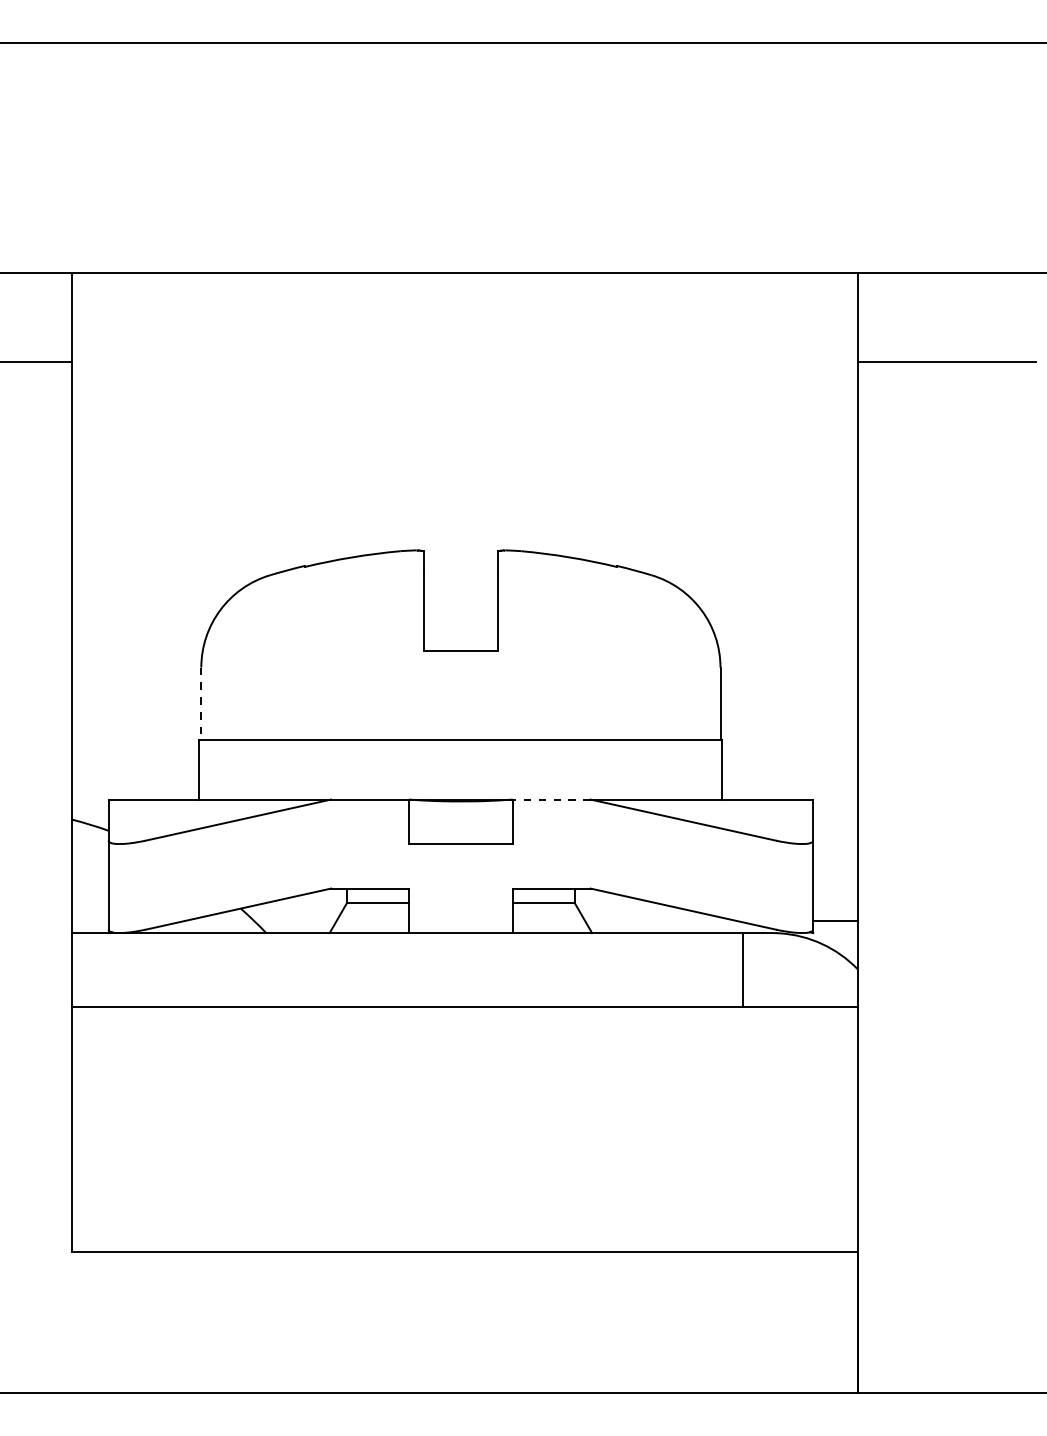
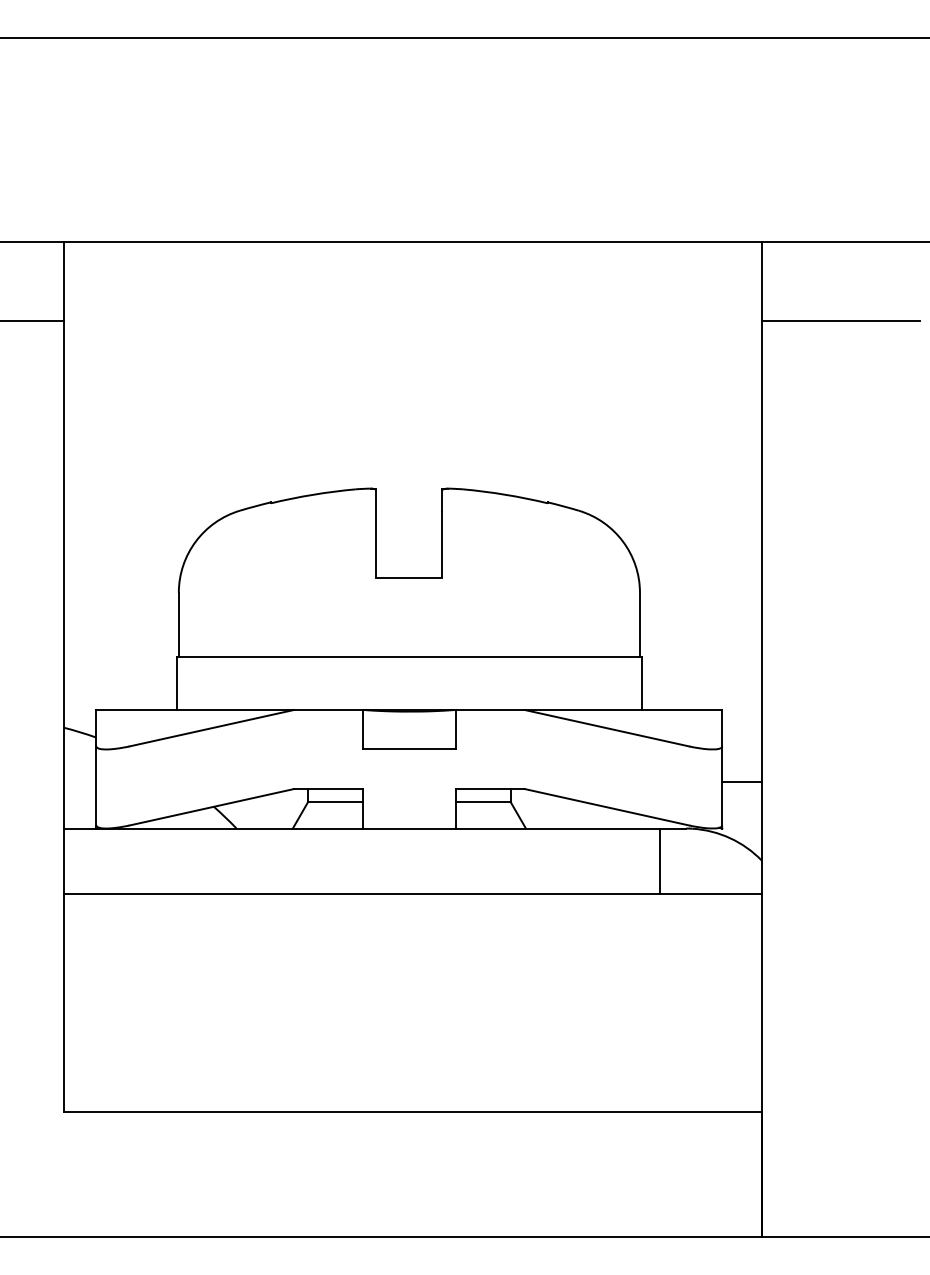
line: (201, 704) -> (178, 625), dashed -> solid
line: (551, 799) -> (489, 709), dashed -> solid
line: (835, 921) -> (742, 782), moved

